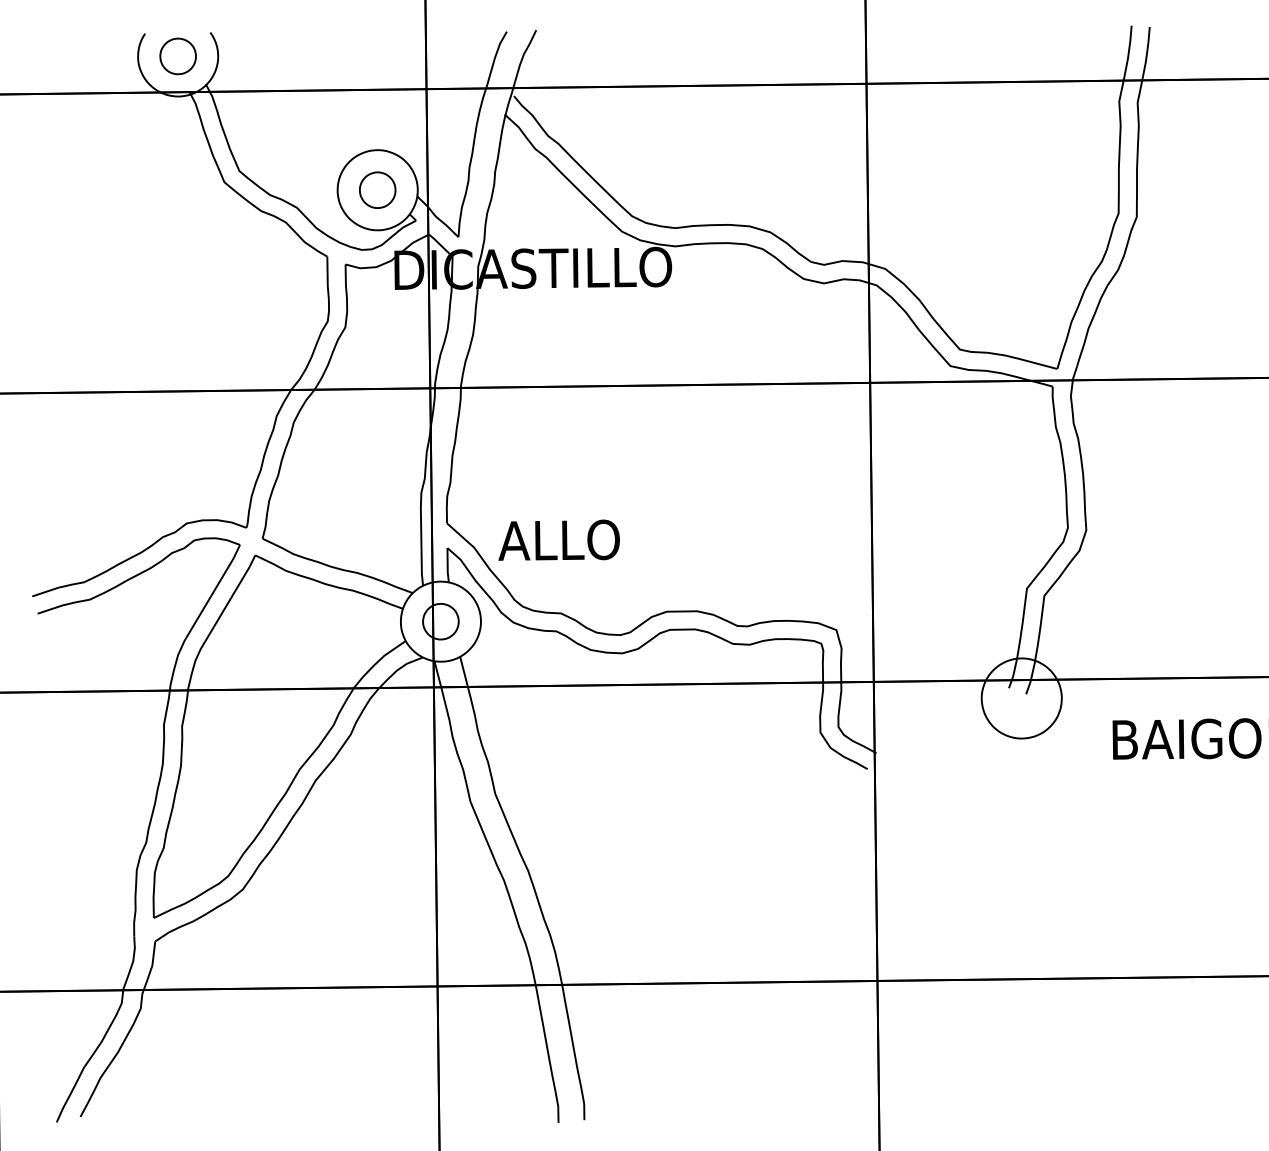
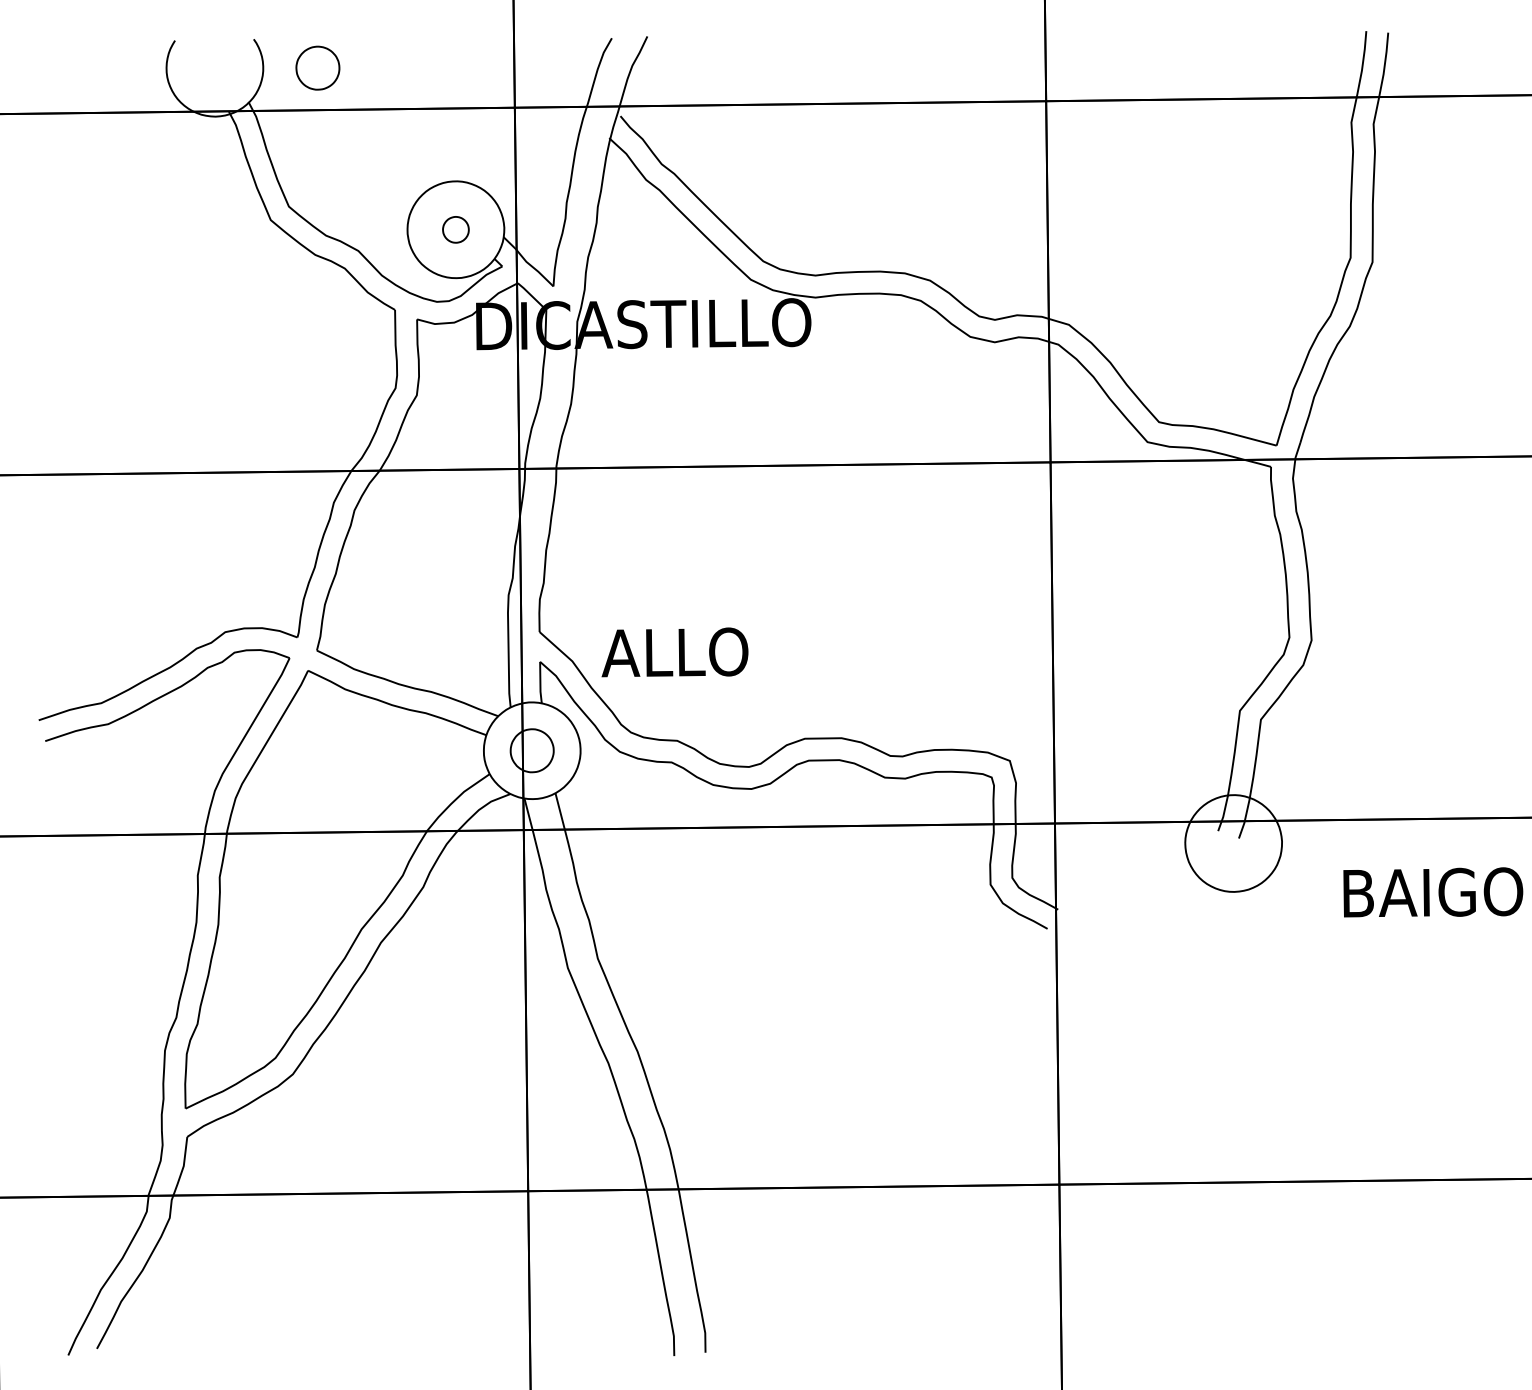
part: (177, 55) -> (317, 67), moved
part: (377, 190) -> (455, 229), size x0.6

